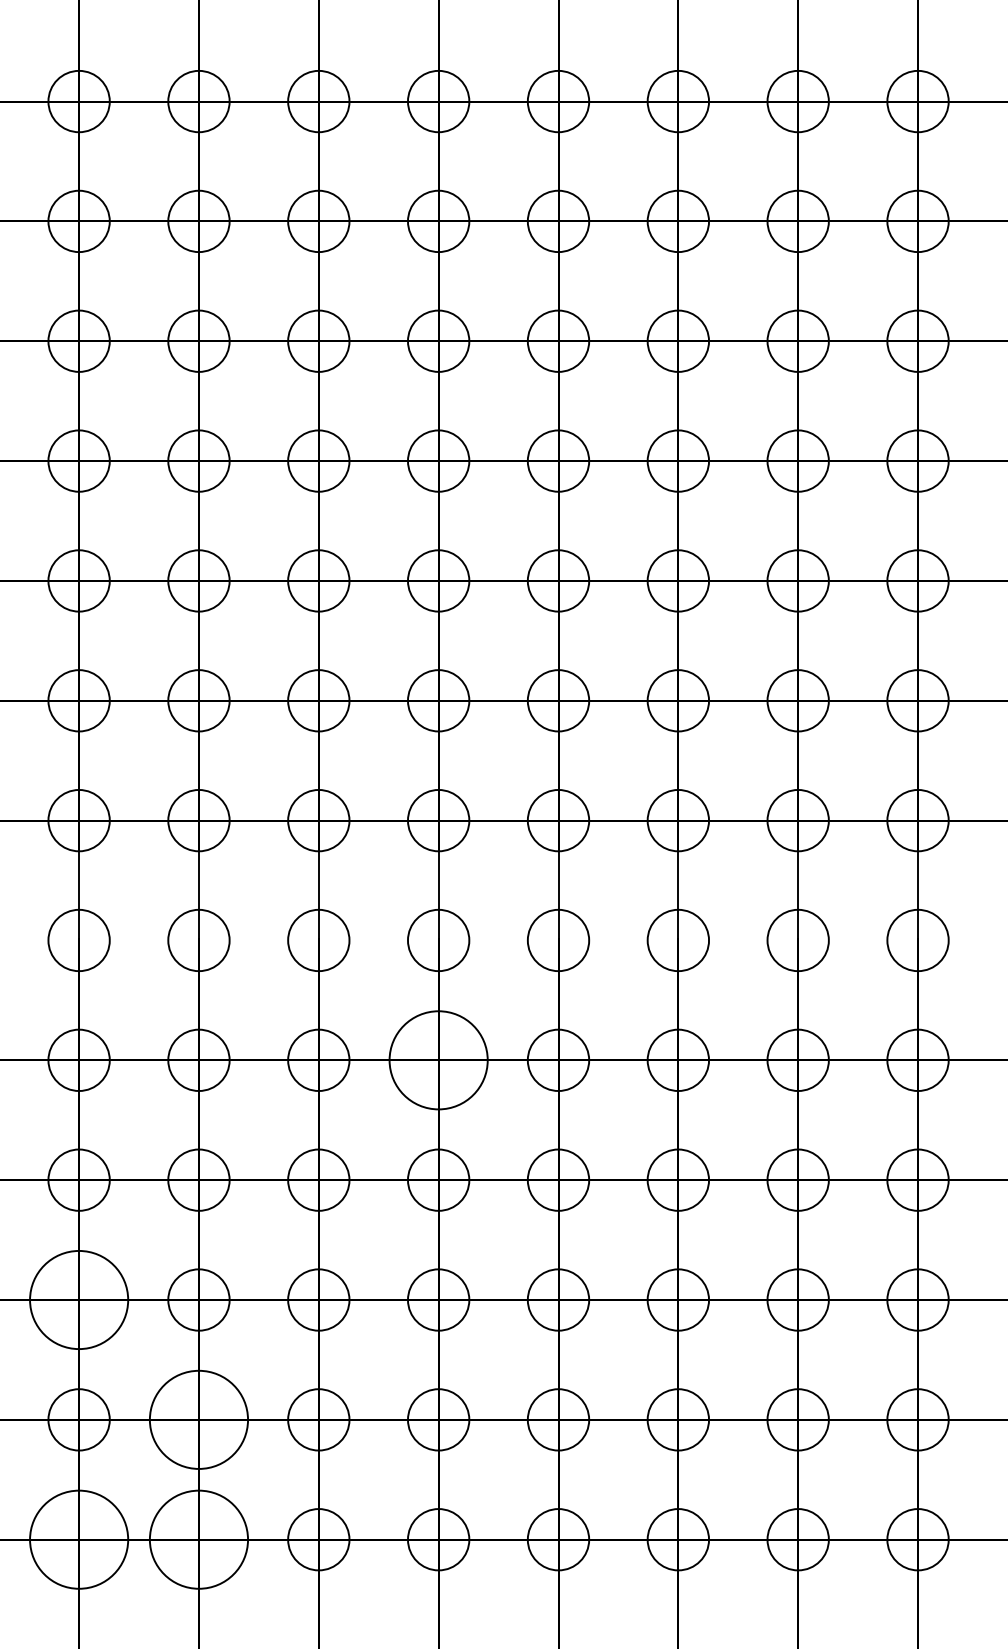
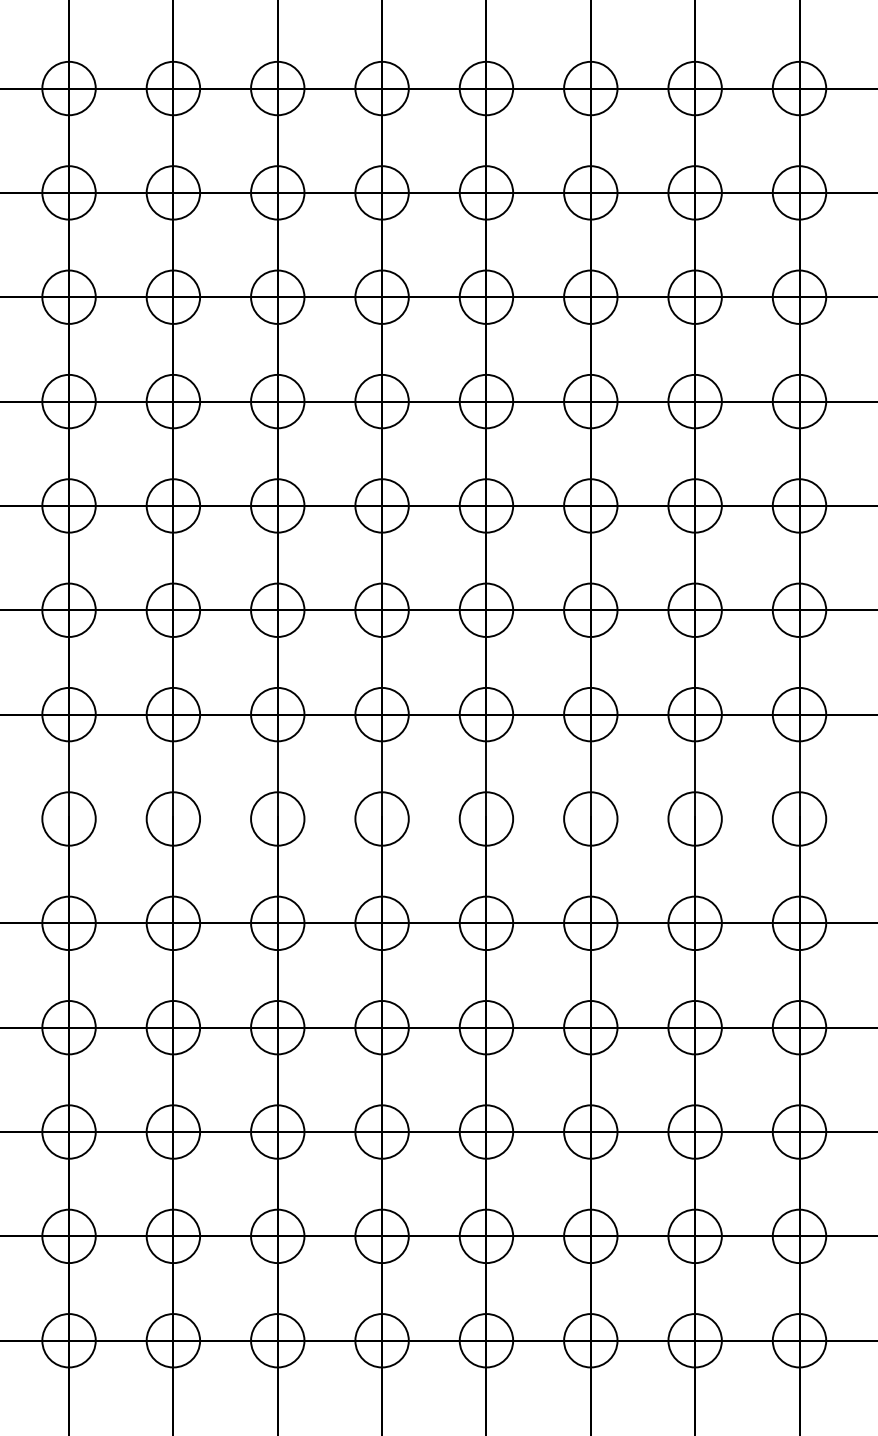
circle: (437, 1060) -> (381, 923), size x0.62
circle: (78, 1299) -> (68, 1131), size x0.62
circle: (199, 1419) -> (173, 1236), size x0.62
circle: (78, 1539) -> (68, 1340), size x0.62
circle: (199, 1539) -> (173, 1340), size x0.62

